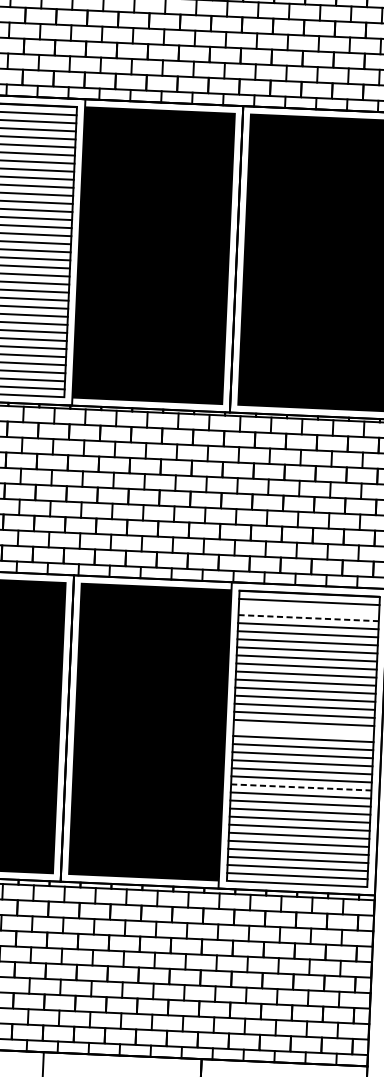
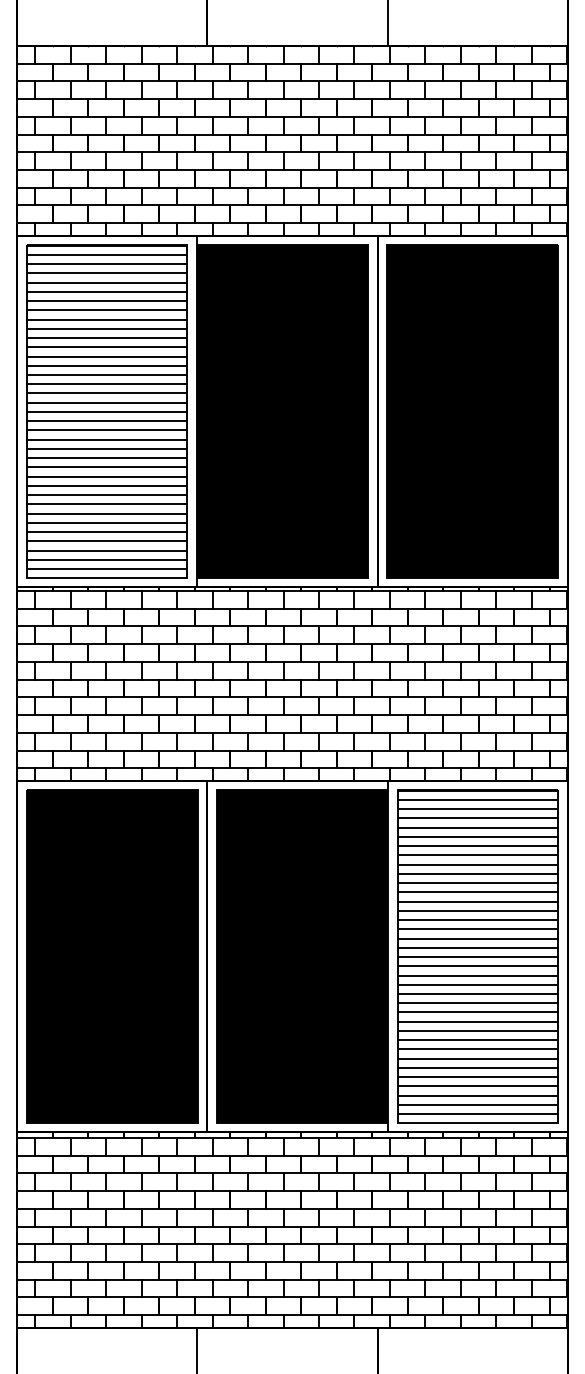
line: (308, 610) -> (477, 809), added
line: (309, 618) -> (478, 818), dashed -> solid
line: (303, 730) -> (477, 947), added
line: (301, 787) -> (478, 1012), dashed -> solid

